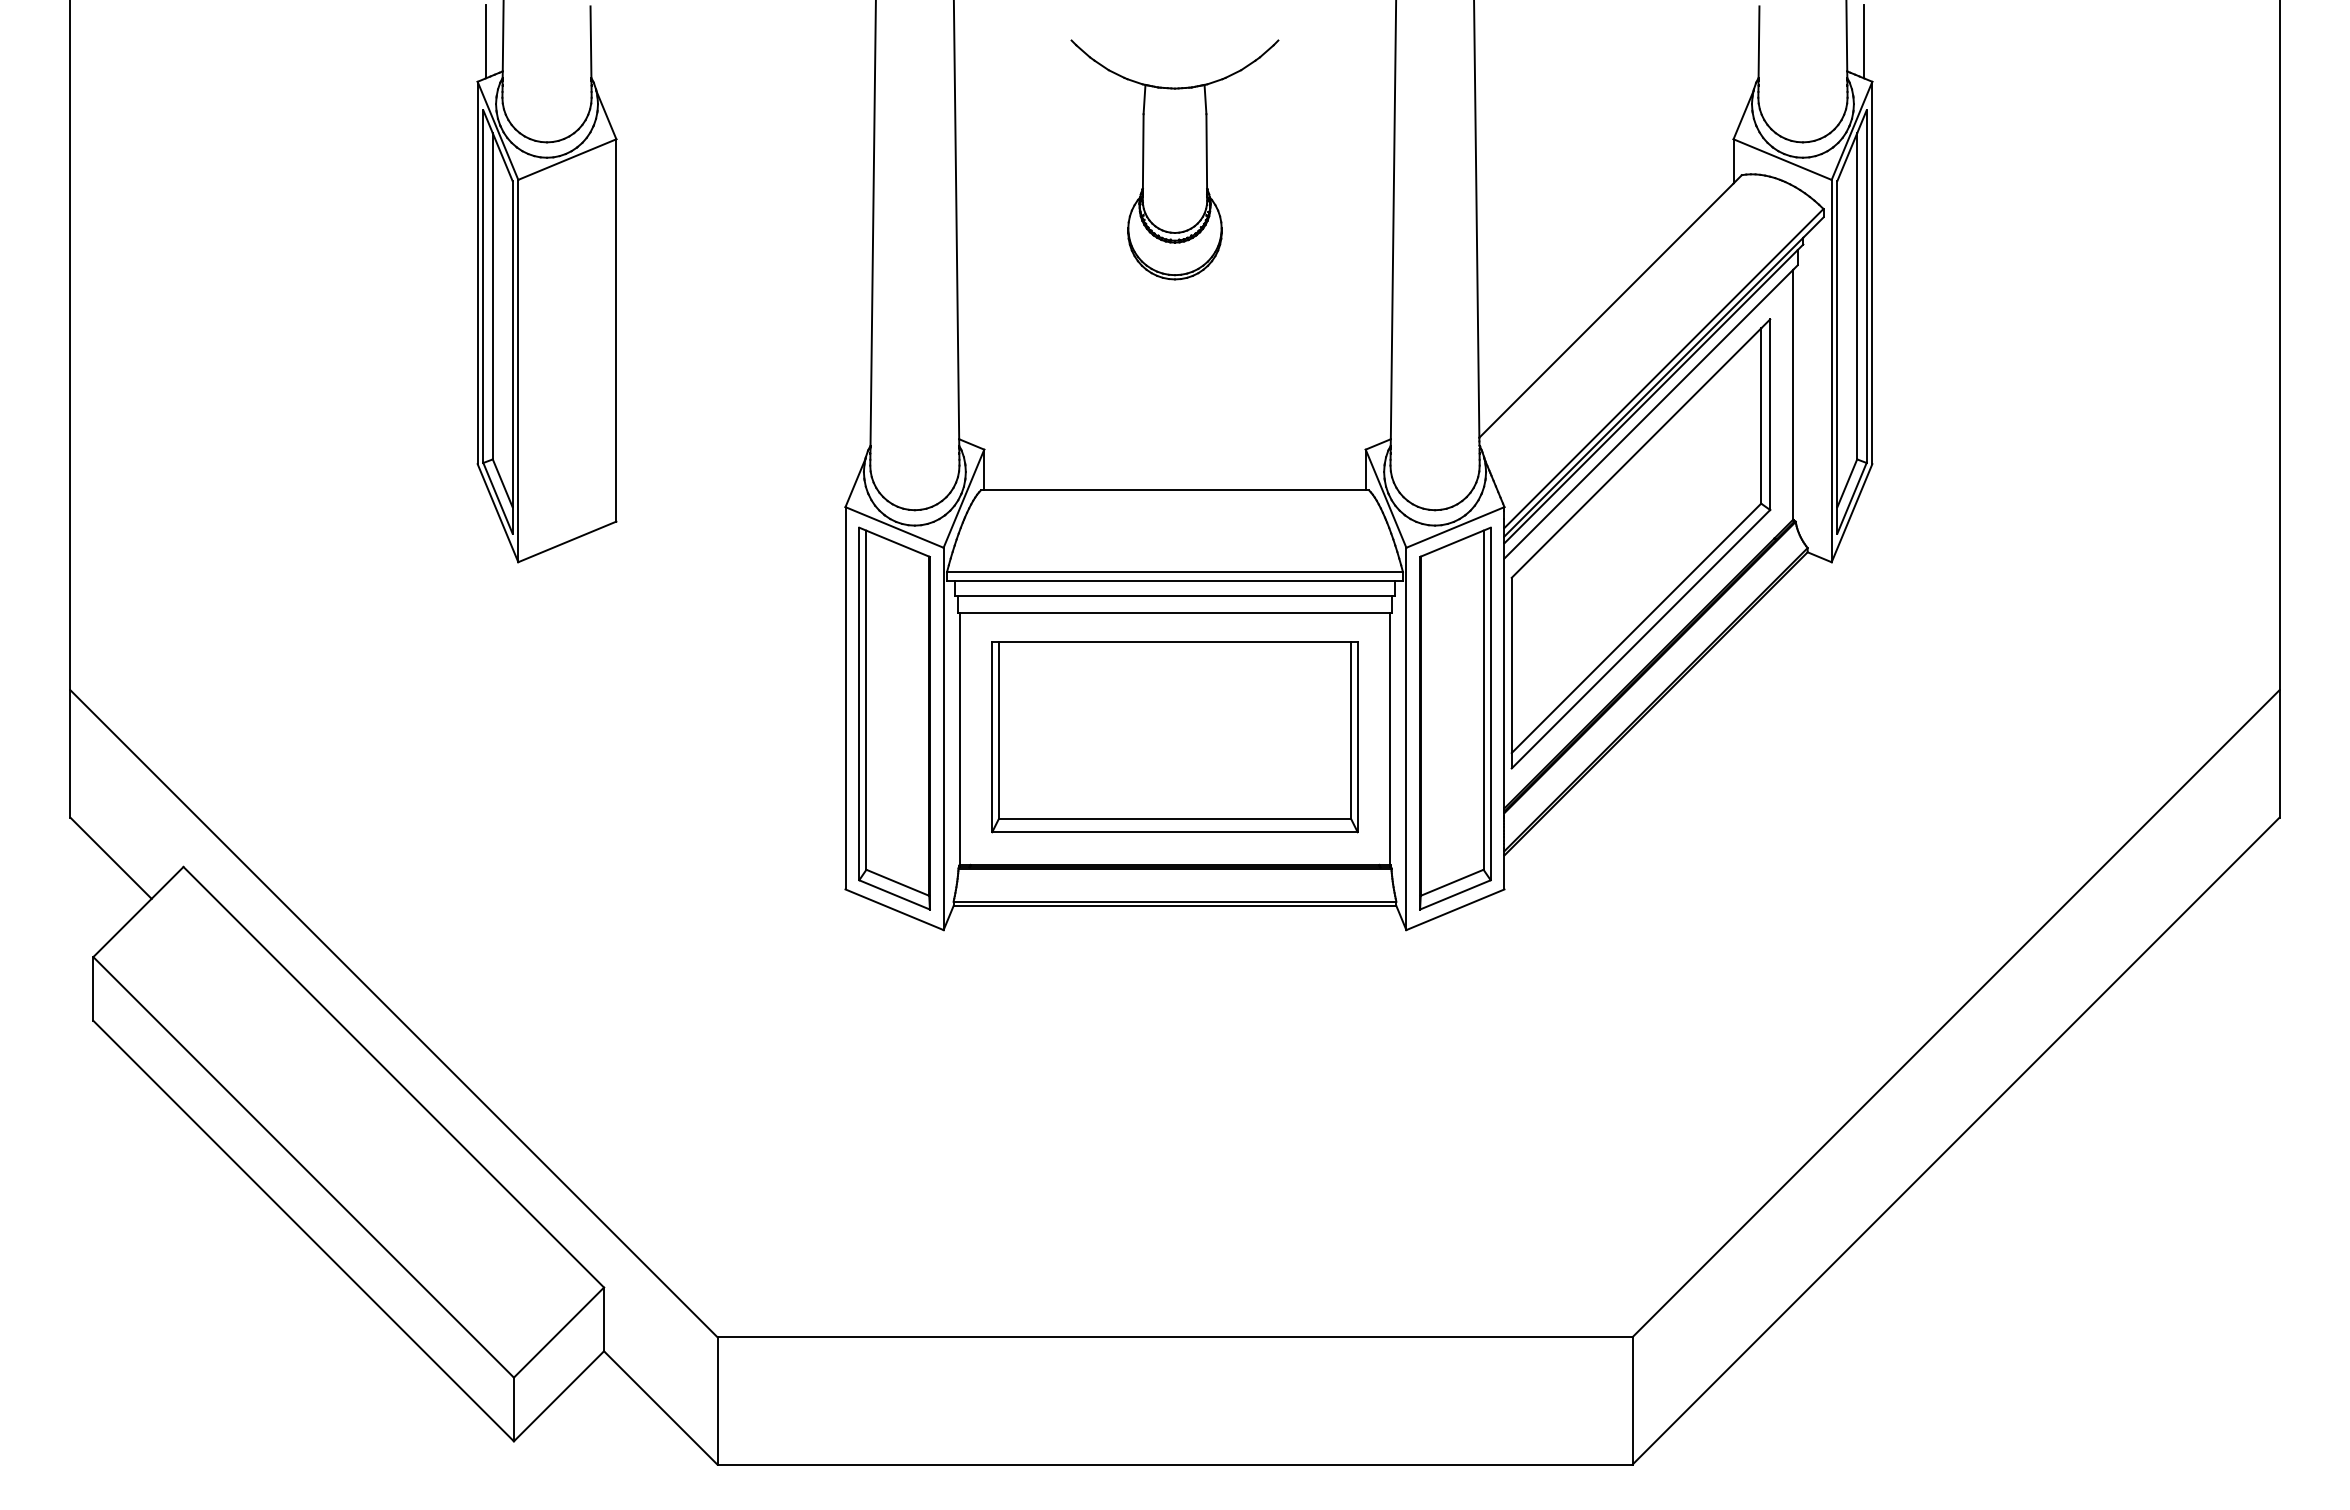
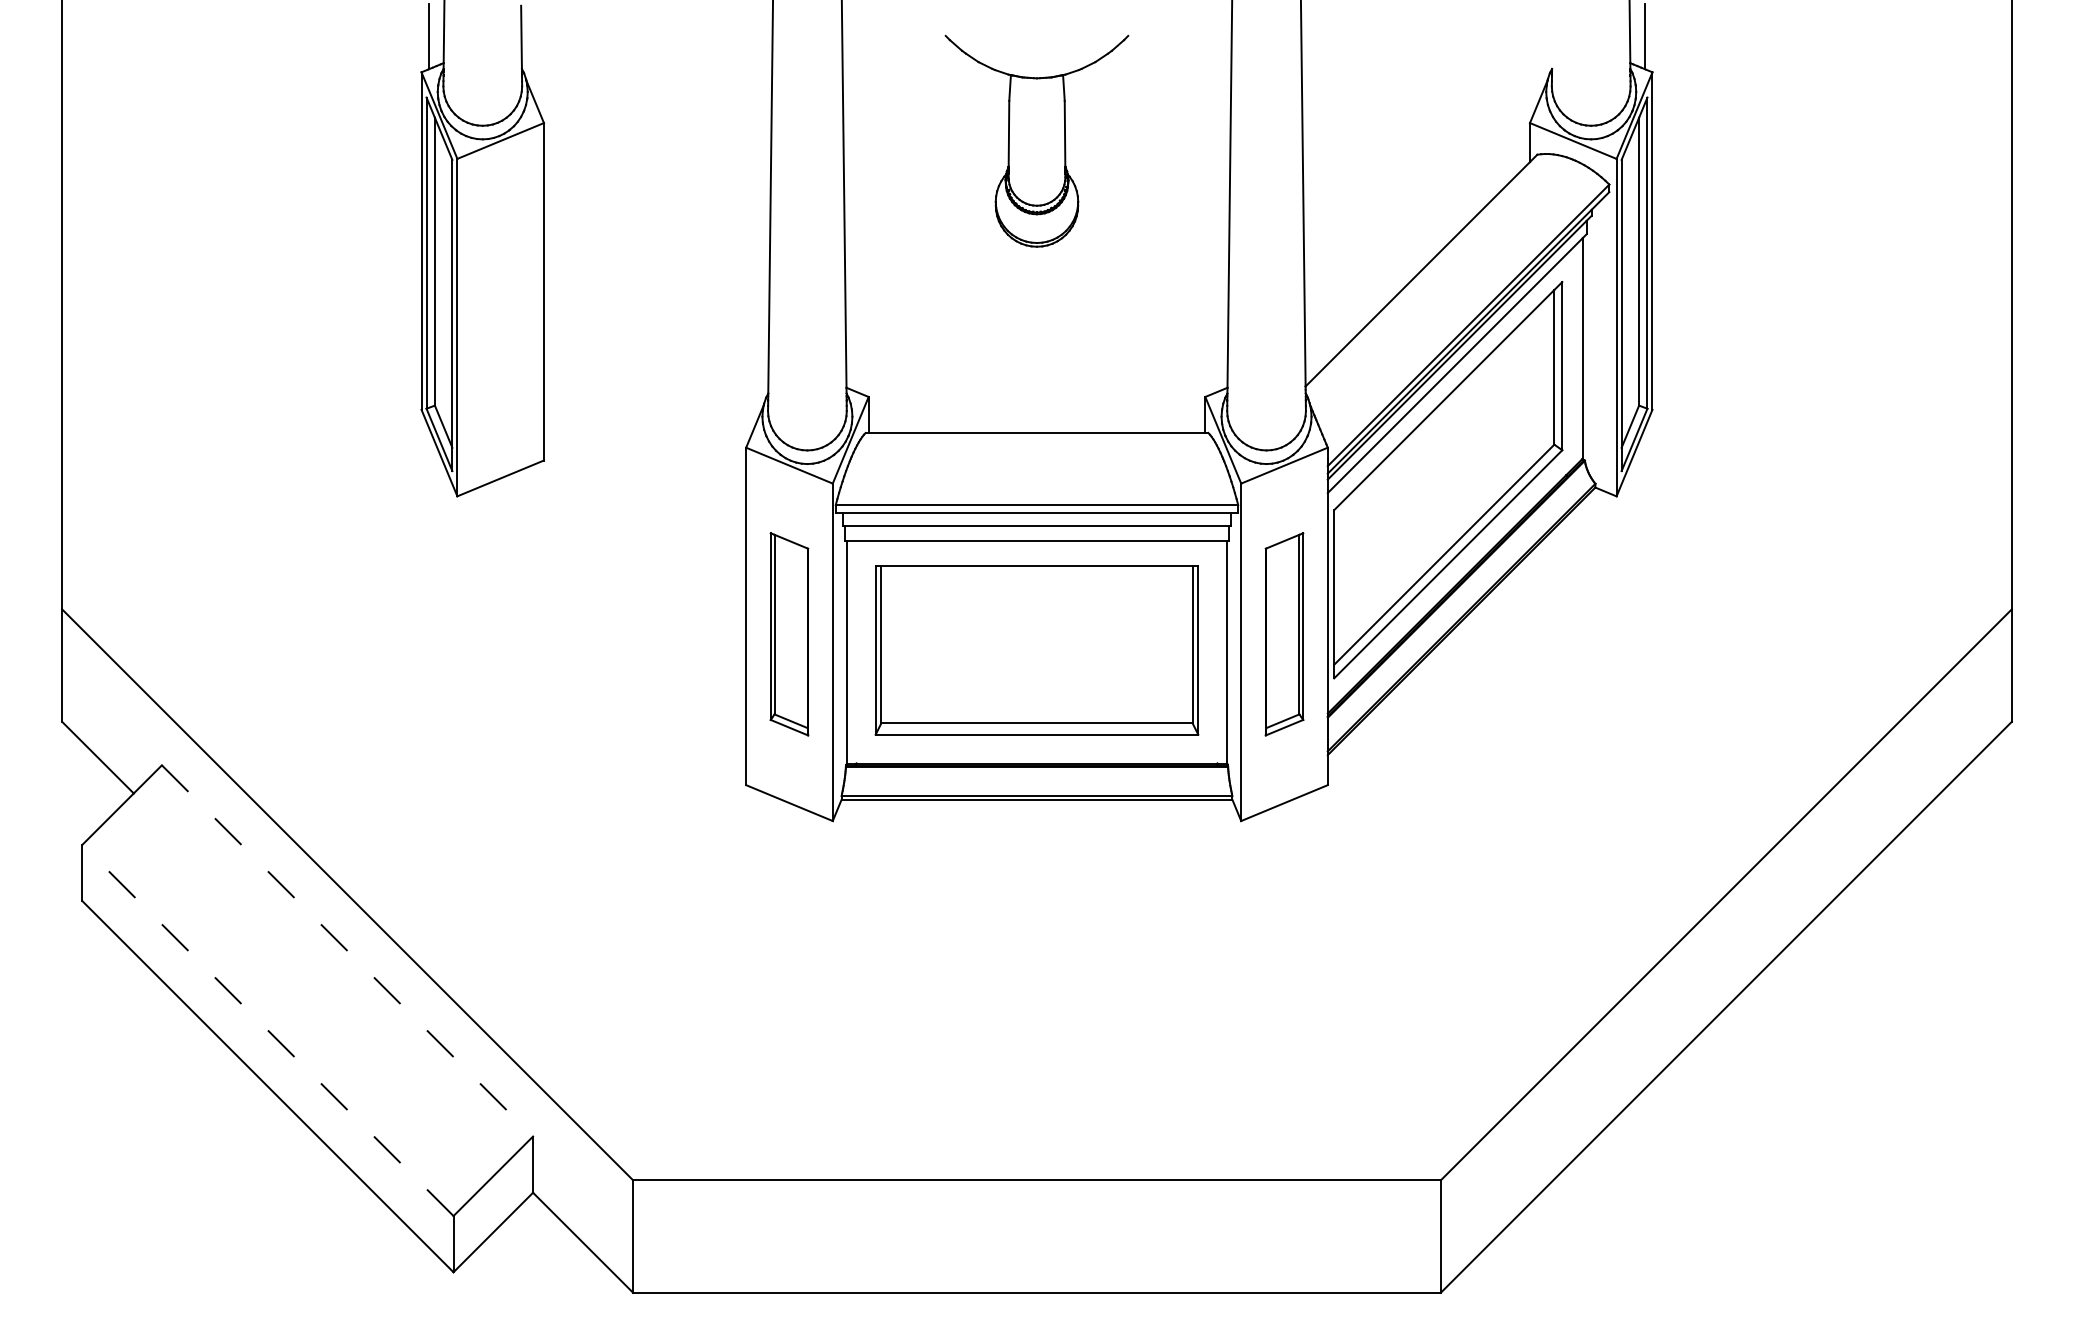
line: (1758, 41) -> (1551, 36), removed
part: (894, 718) -> (789, 634), size x0.6
part: (1455, 718) -> (1284, 634), size x0.6
line: (394, 1077) -> (348, 951), solid -> dashed
line: (303, 1167) -> (267, 1030), solid -> dashed

